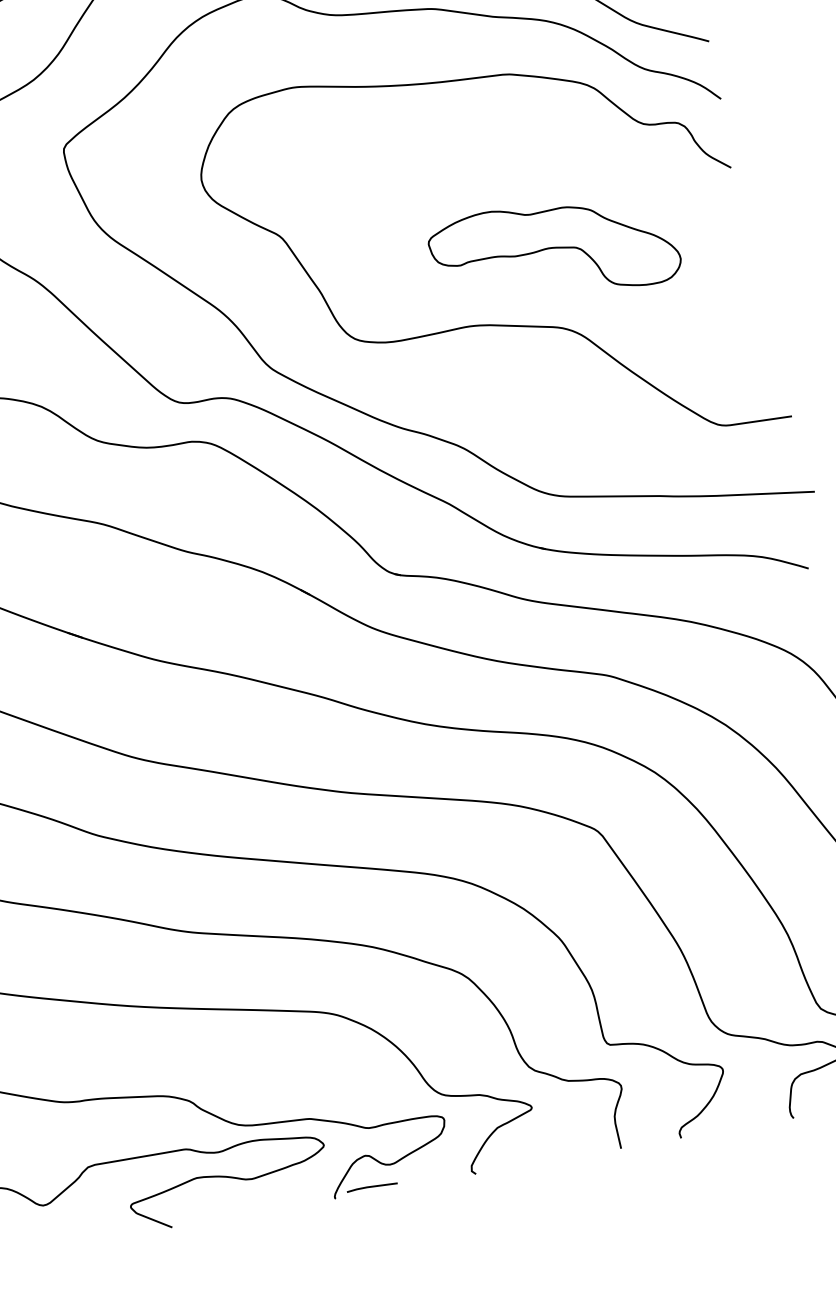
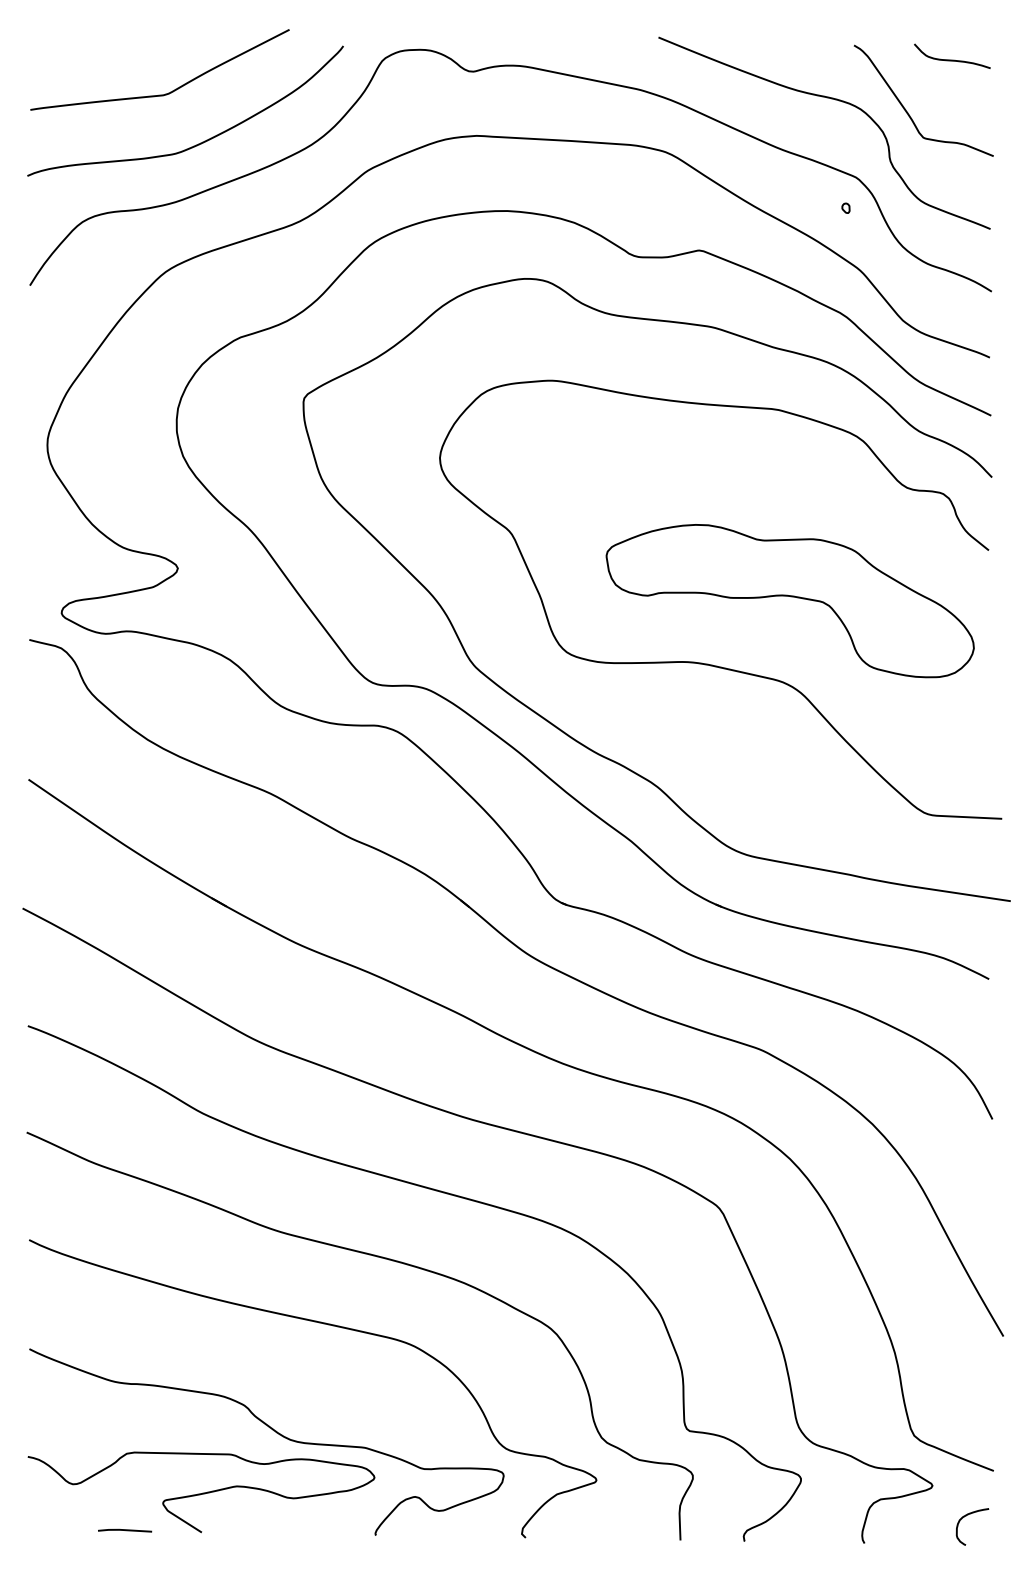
part: (554, 251) -> (789, 601), size x1.43
line: (372, 1186) -> (125, 1530), moved

